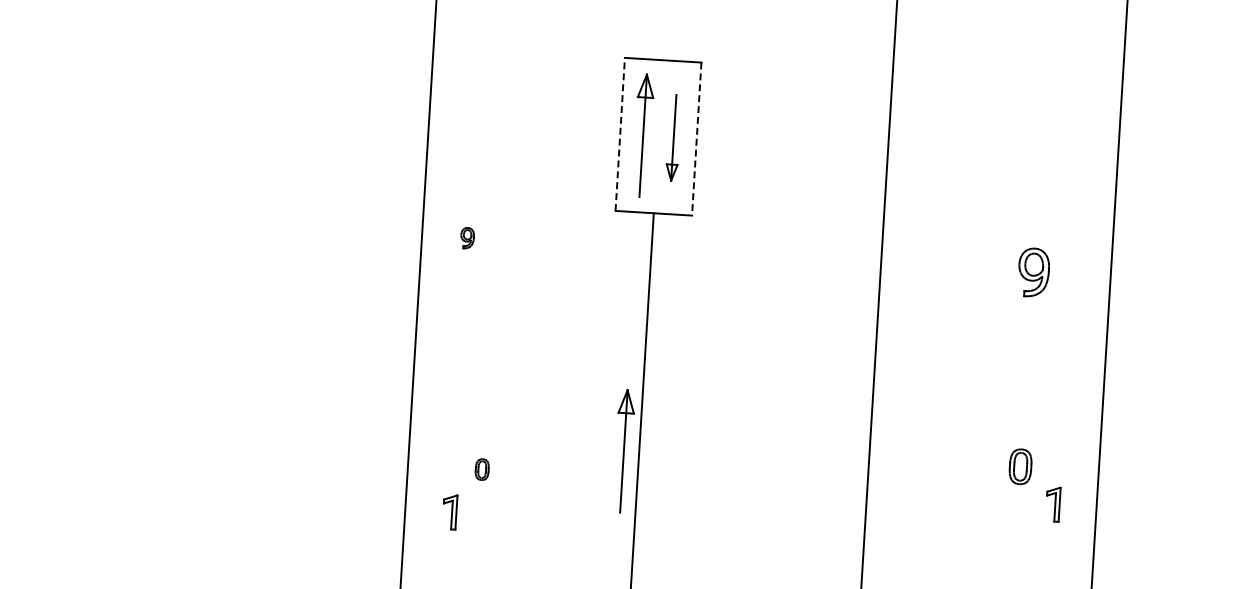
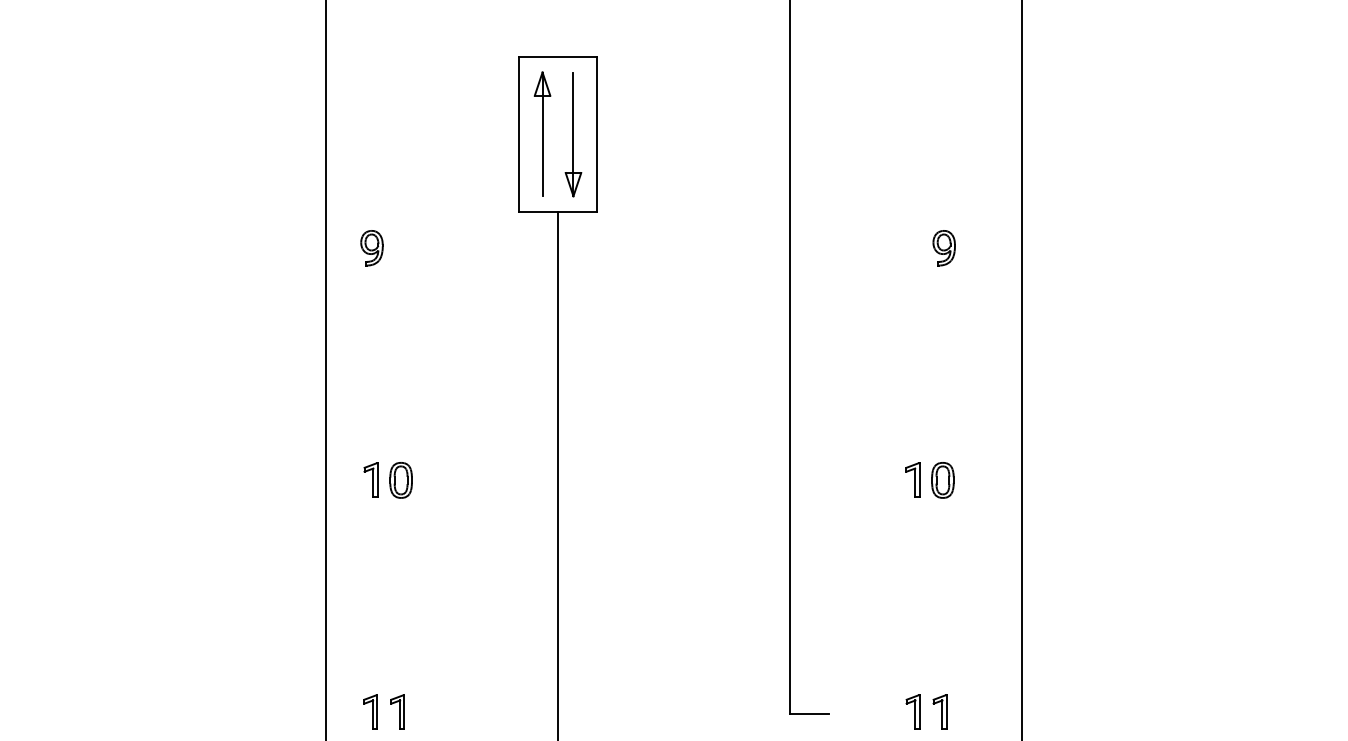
line: (620, 133) -> (519, 133), dashed -> solid
part: (673, 137) -> (573, 134), size x1.43
line: (696, 139) -> (596, 134), dashed -> solid
part: (467, 238) -> (371, 248), size x1.67
part: (1033, 272) -> (943, 248), size x0.71
part: (623, 450) -> (542, 452), removed
part: (1020, 466) -> (942, 480), moved
part: (481, 469) -> (400, 480), size x1.67
part: (1052, 503) -> (912, 479), moved
part: (449, 511) -> (370, 479), moved

